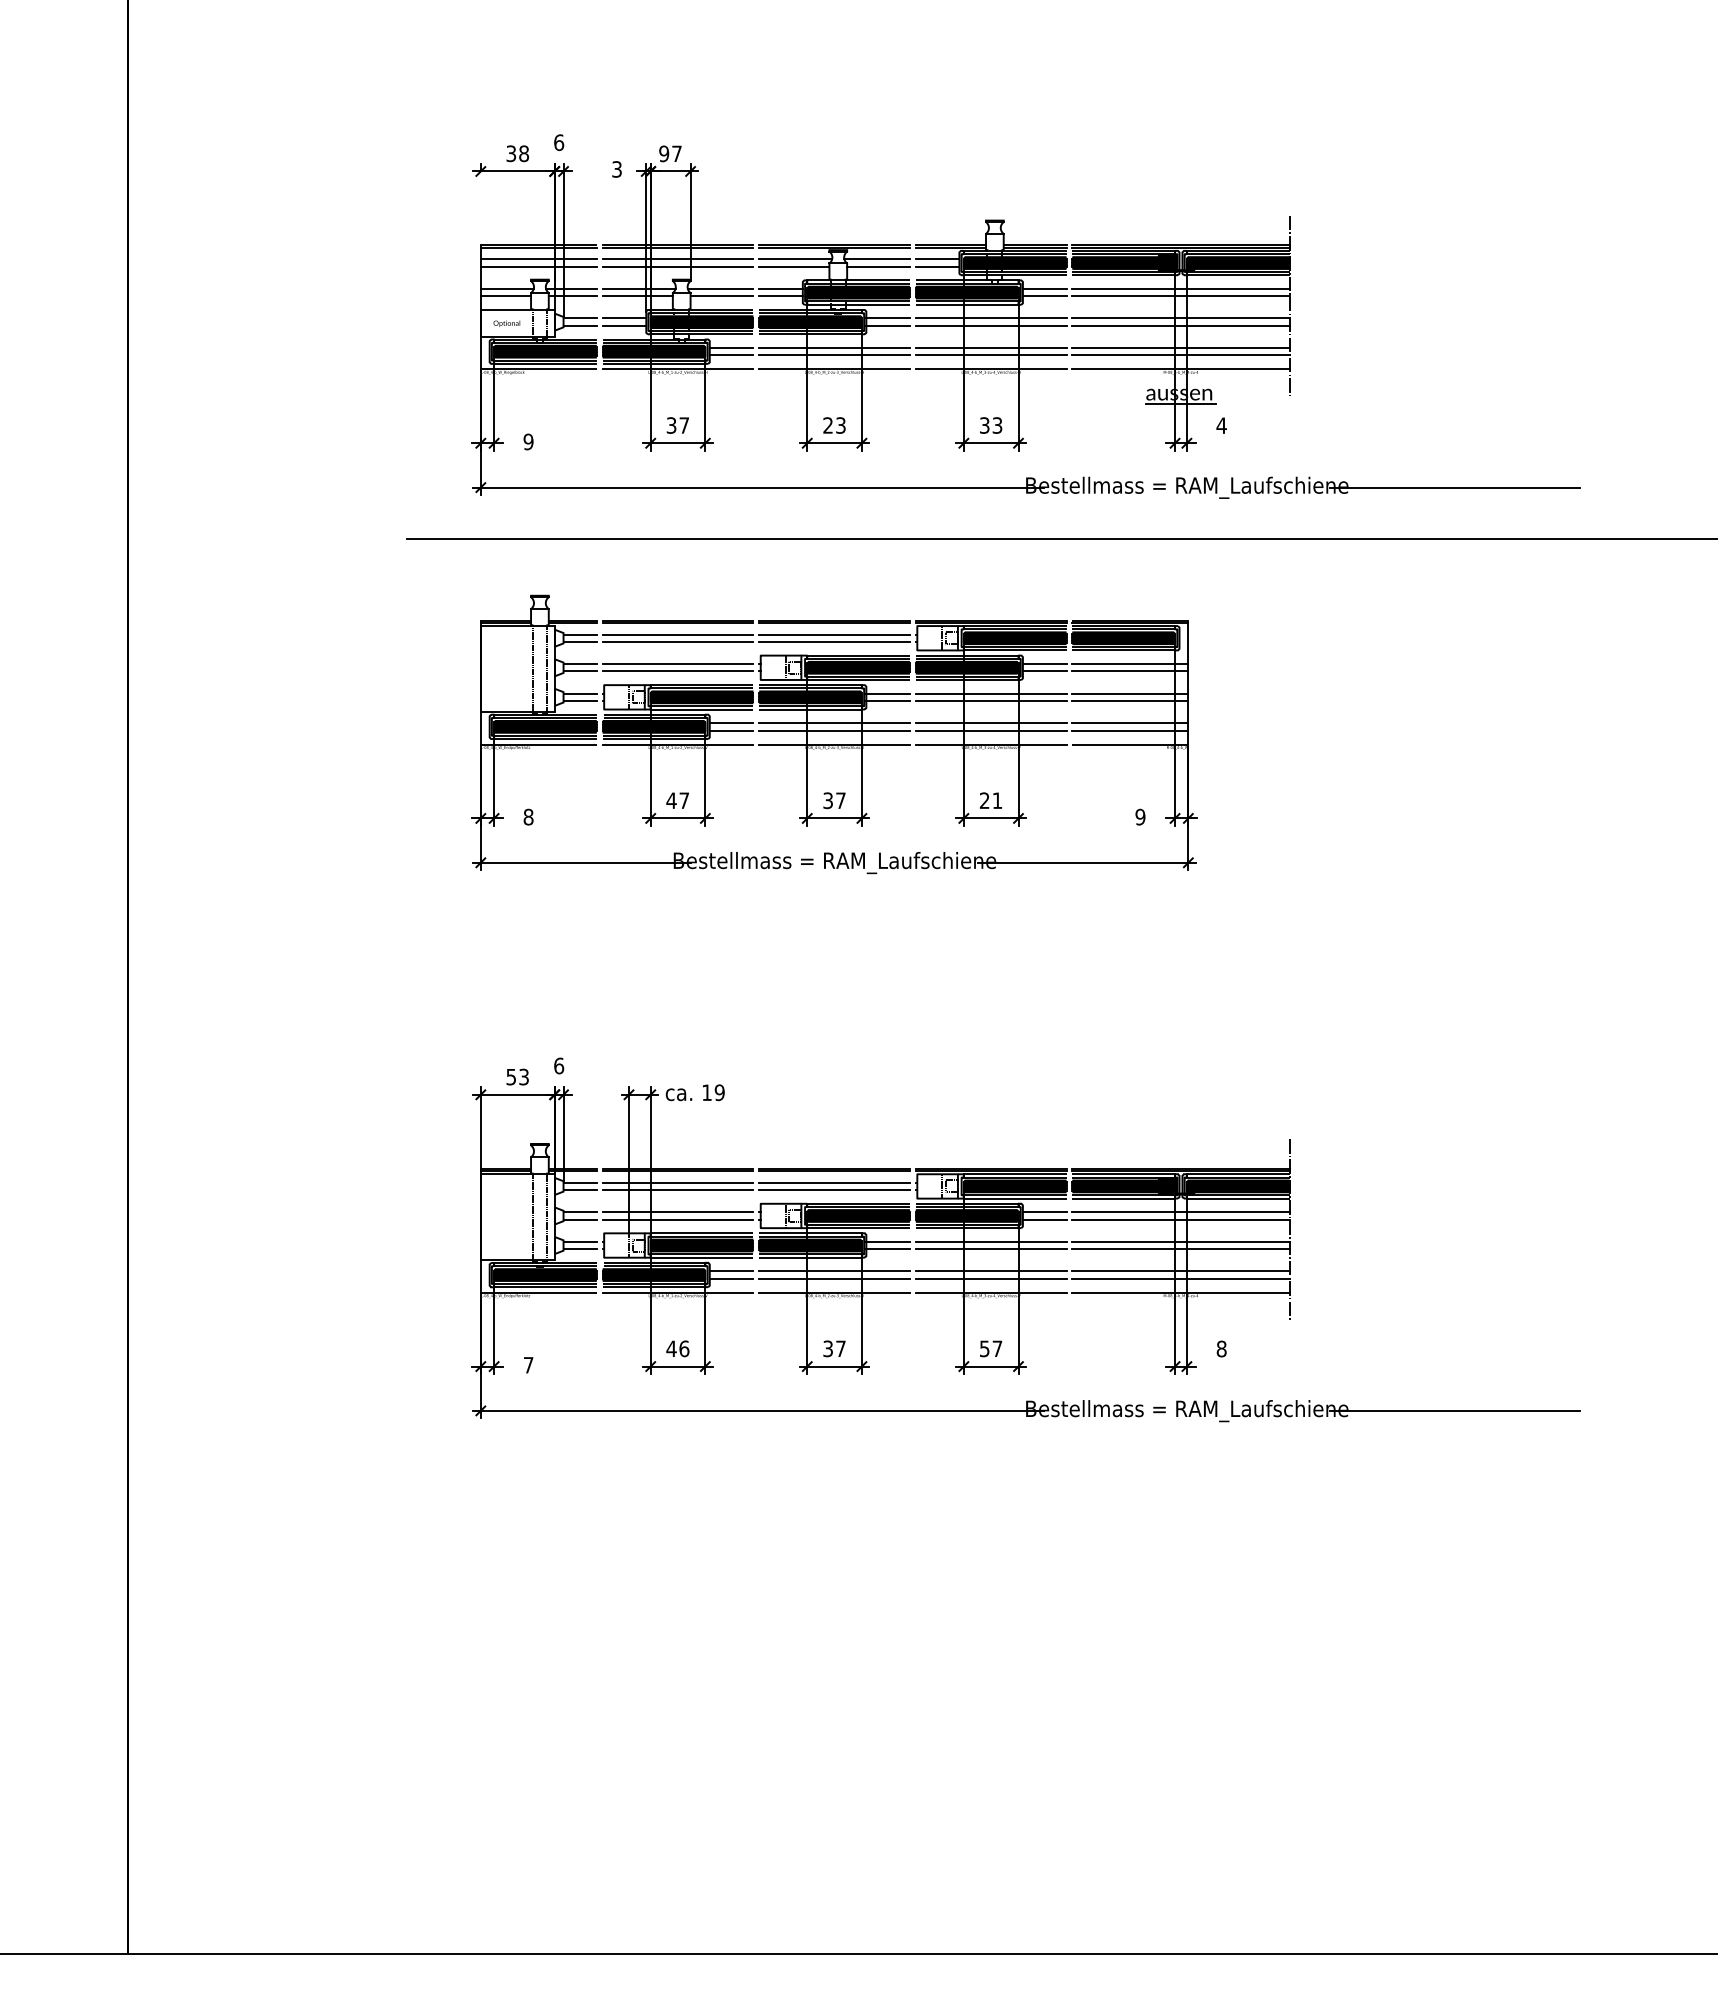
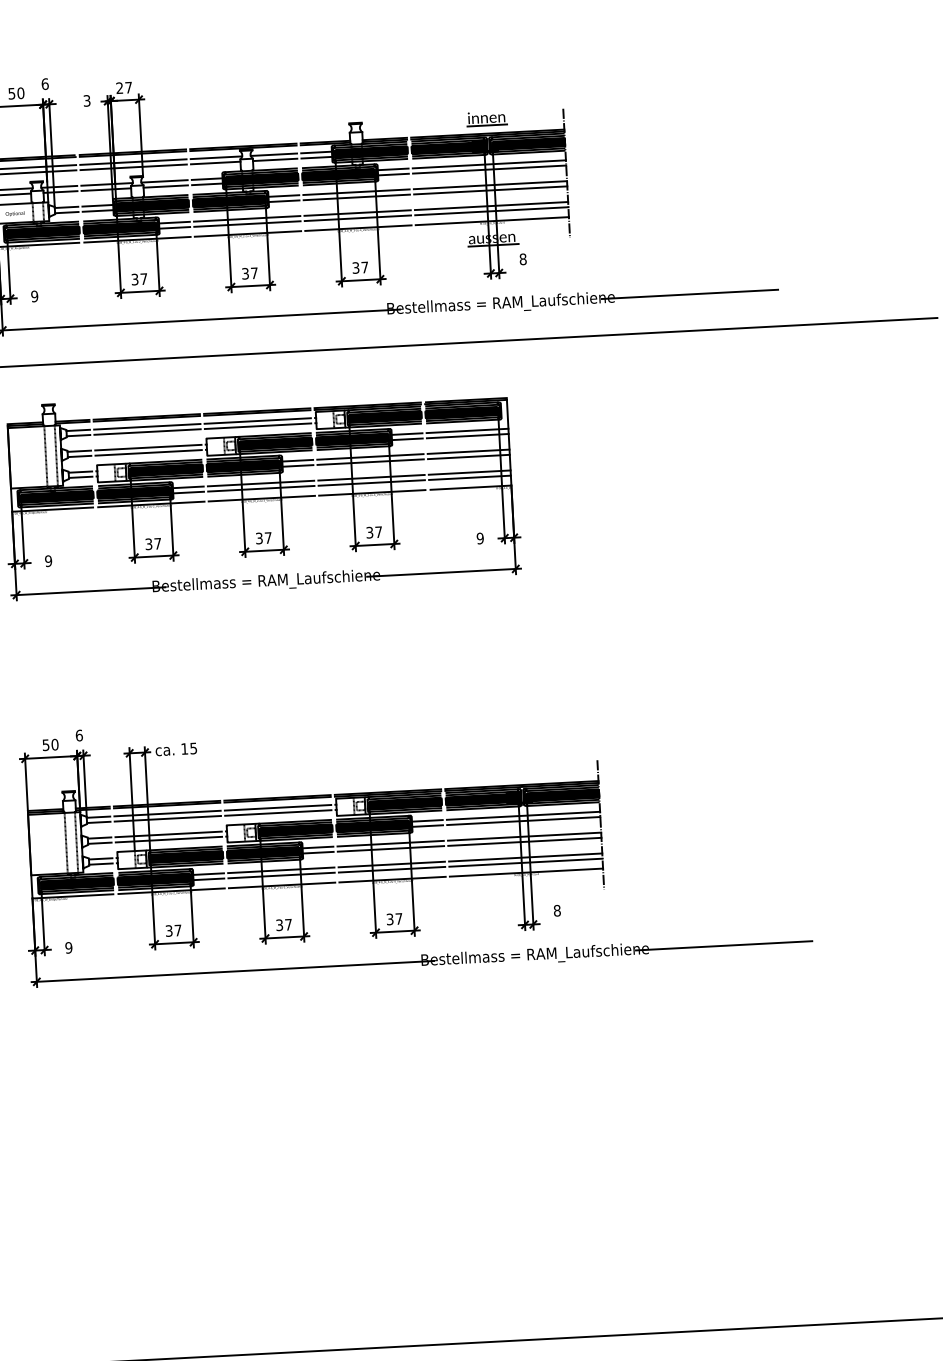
text: (518, 153) -> (16, 93), 38 -> 50
text: (664, 153) -> (119, 87), 97 -> 27
part: (1180, 224) -> (486, 118), added
text: (834, 425) -> (249, 273), 23 -> 37
text: (997, 425) -> (364, 267), 33 -> 37
text: (1221, 425) -> (522, 259), 4 -> 8
text: (671, 800) -> (148, 544), 47 -> 37
text: (991, 800) -> (374, 532), 21 -> 37
text: (528, 817) -> (48, 561), 8 -> 9
text: (524, 1076) -> (55, 744), 53 -> 50
text: (719, 1092) -> (193, 748), 19 -> 15
text: (677, 1348) -> (173, 930), 46 -> 37
text: (984, 1348) -> (389, 919), 57 -> 37
text: (528, 1364) -> (68, 947), 7 -> 9

